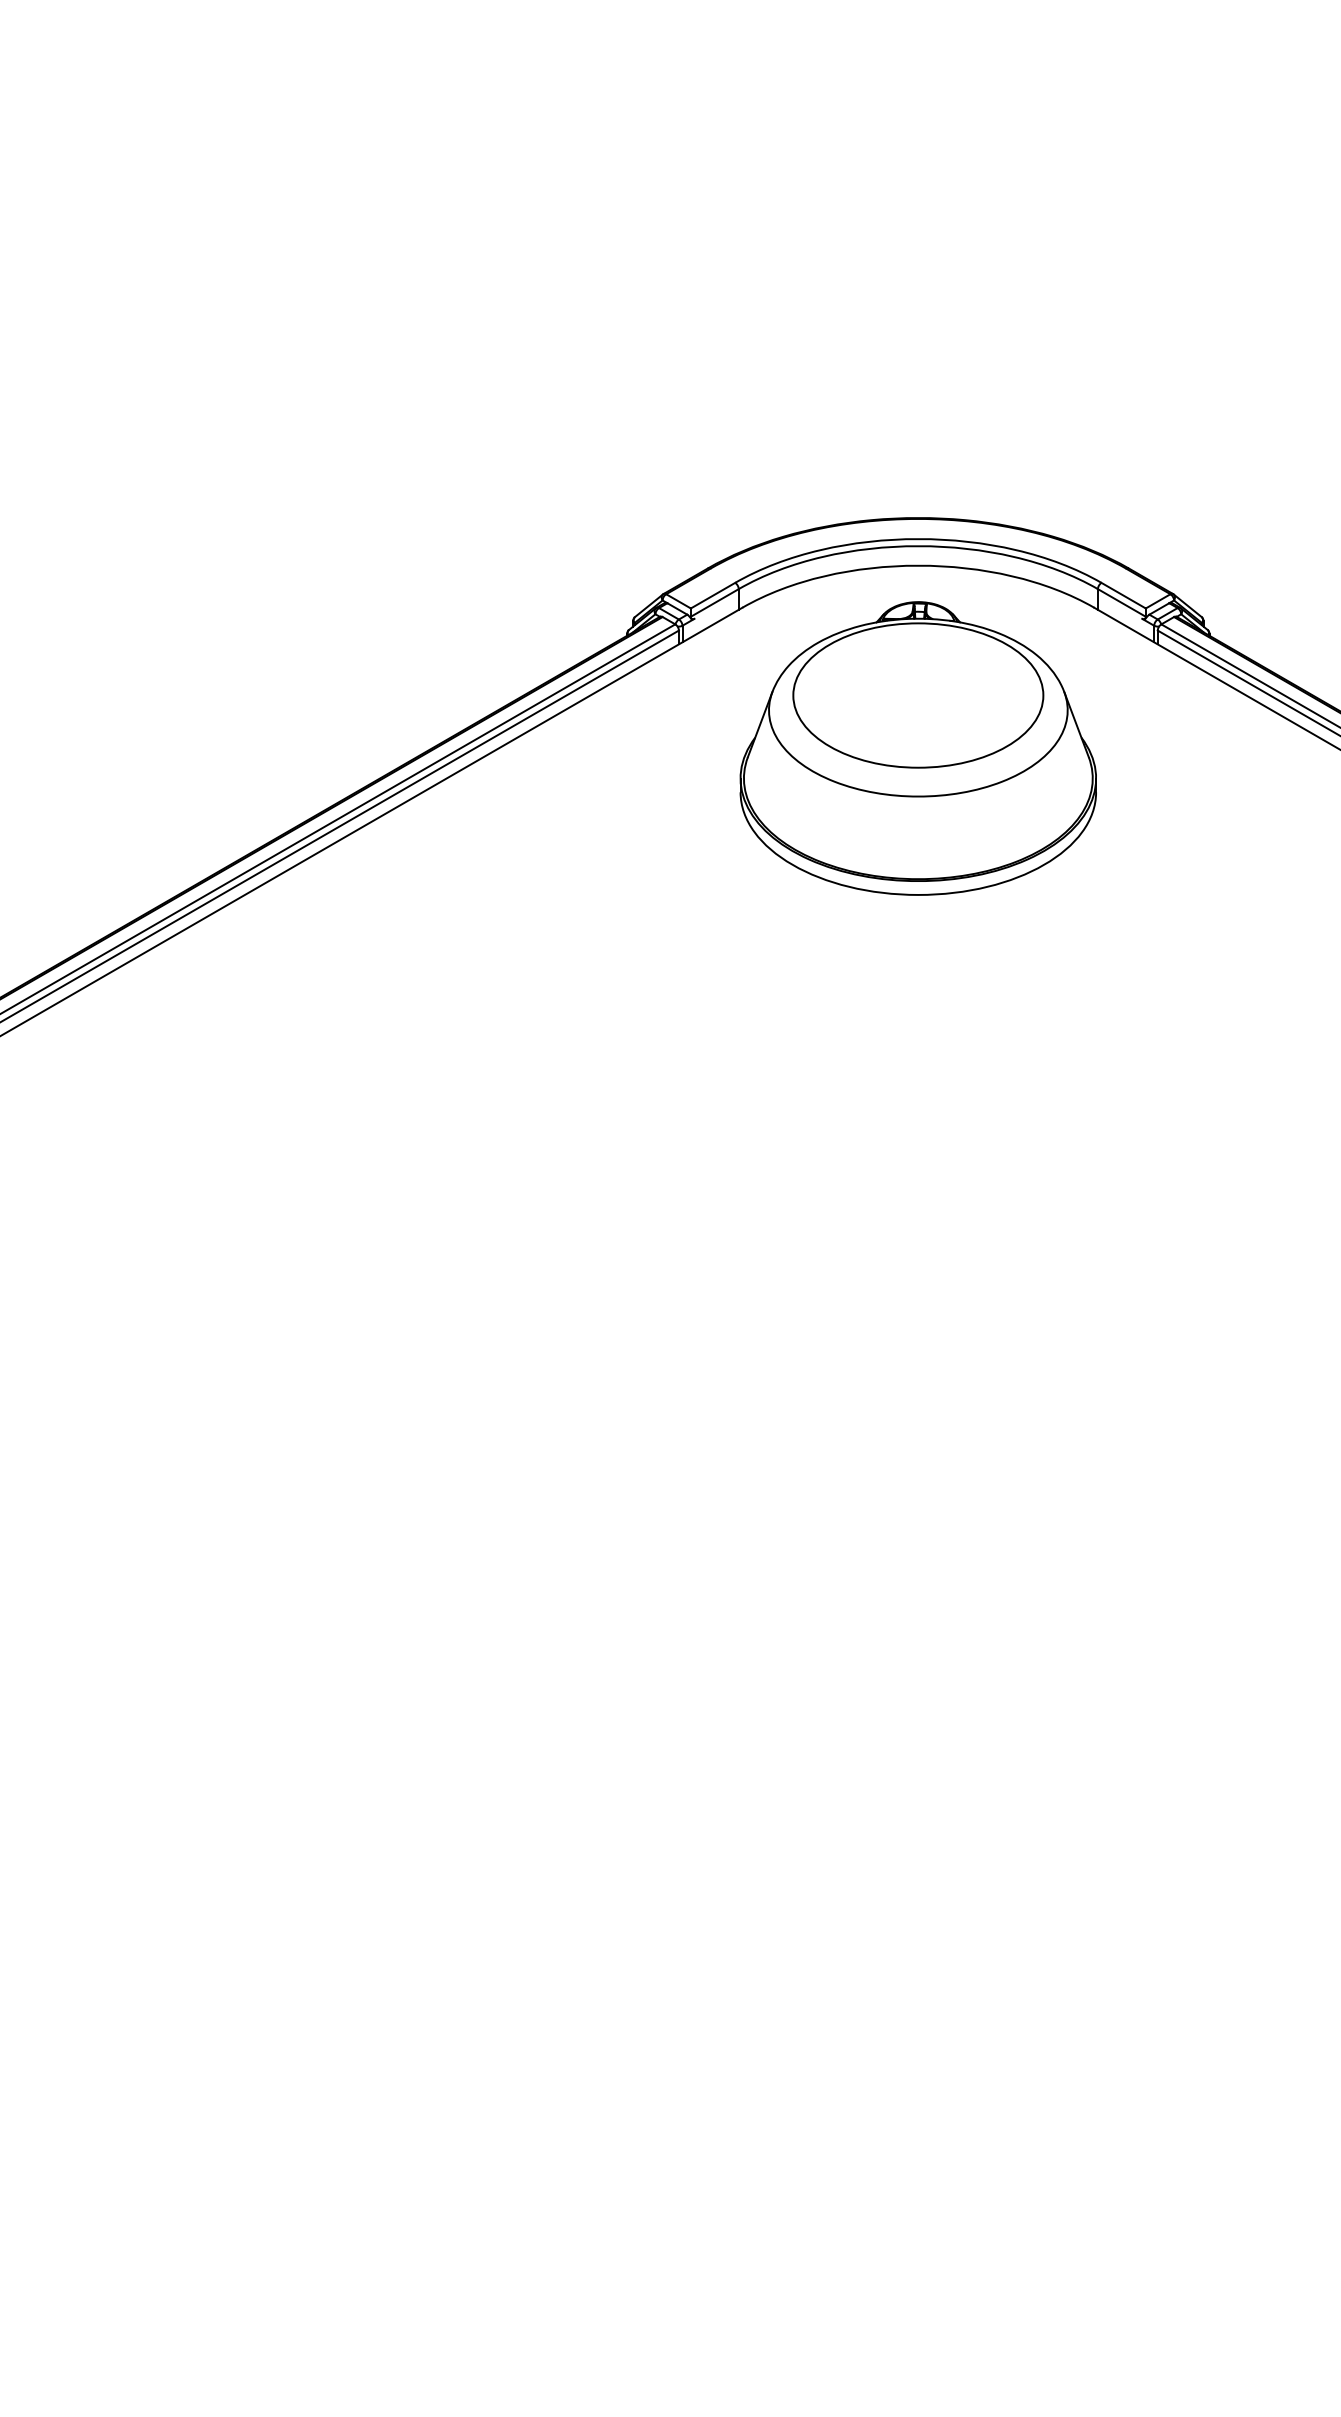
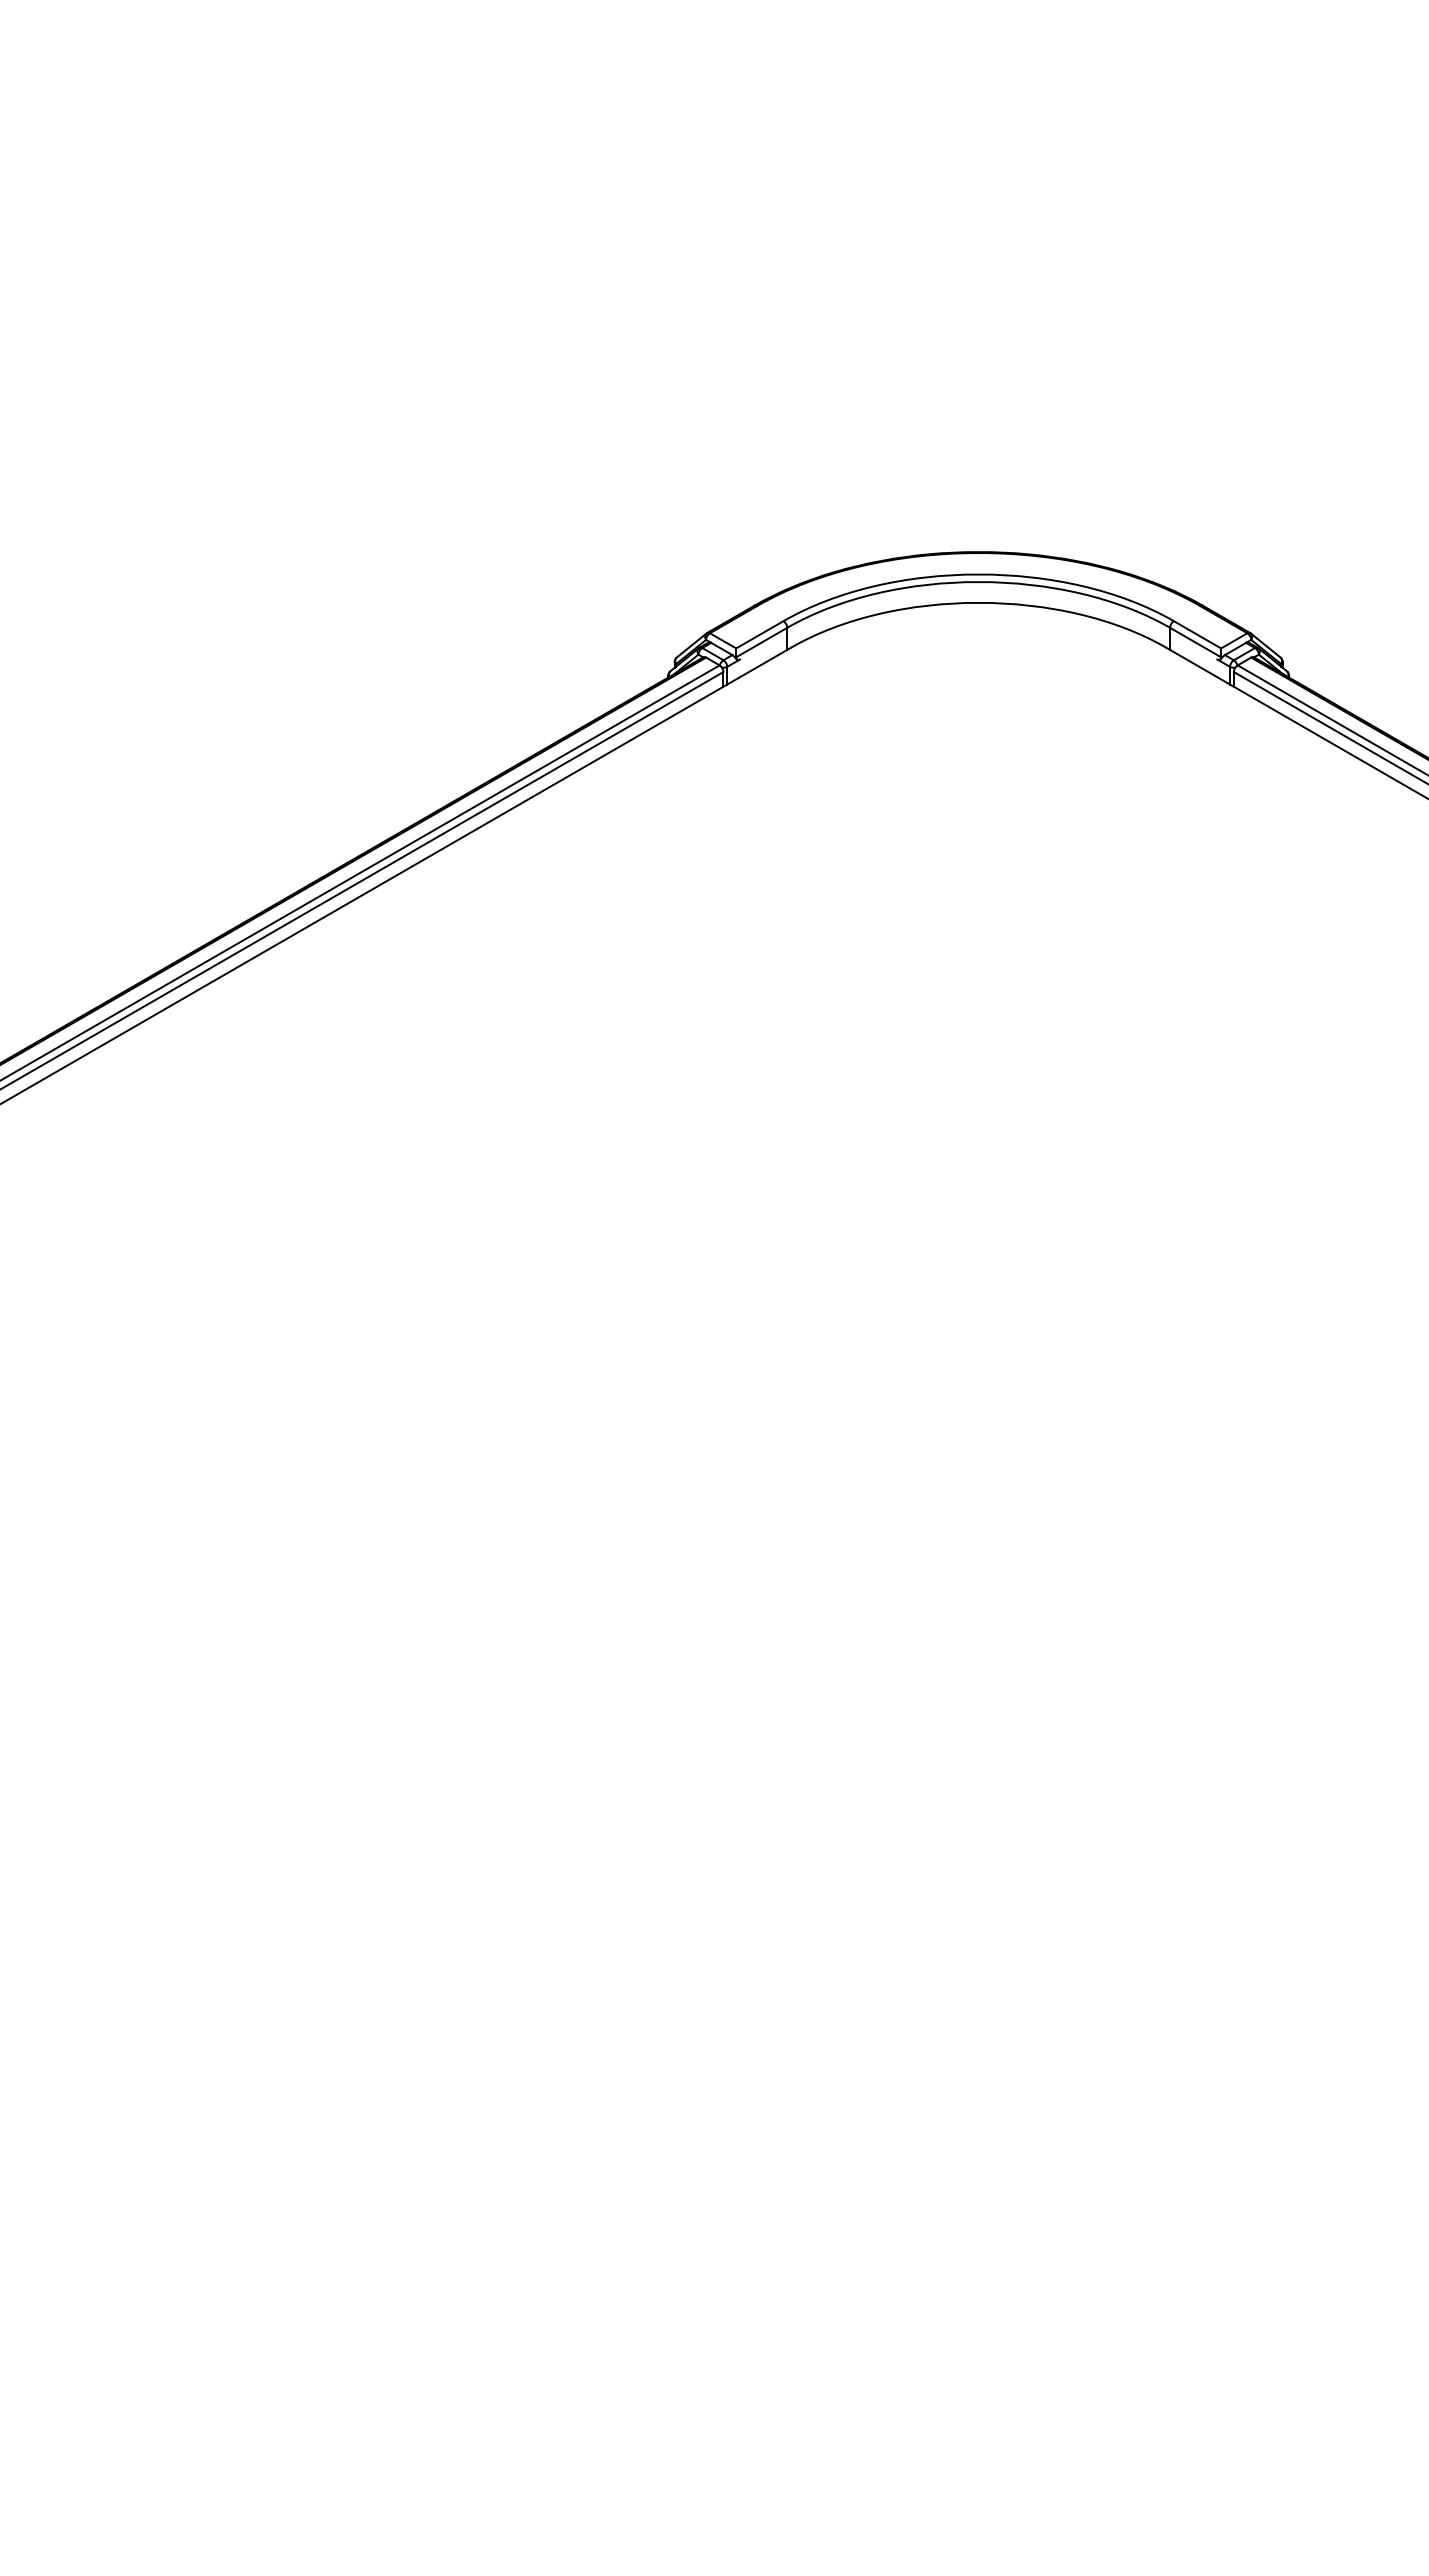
part: (918, 748) -> (978, 797), removed

